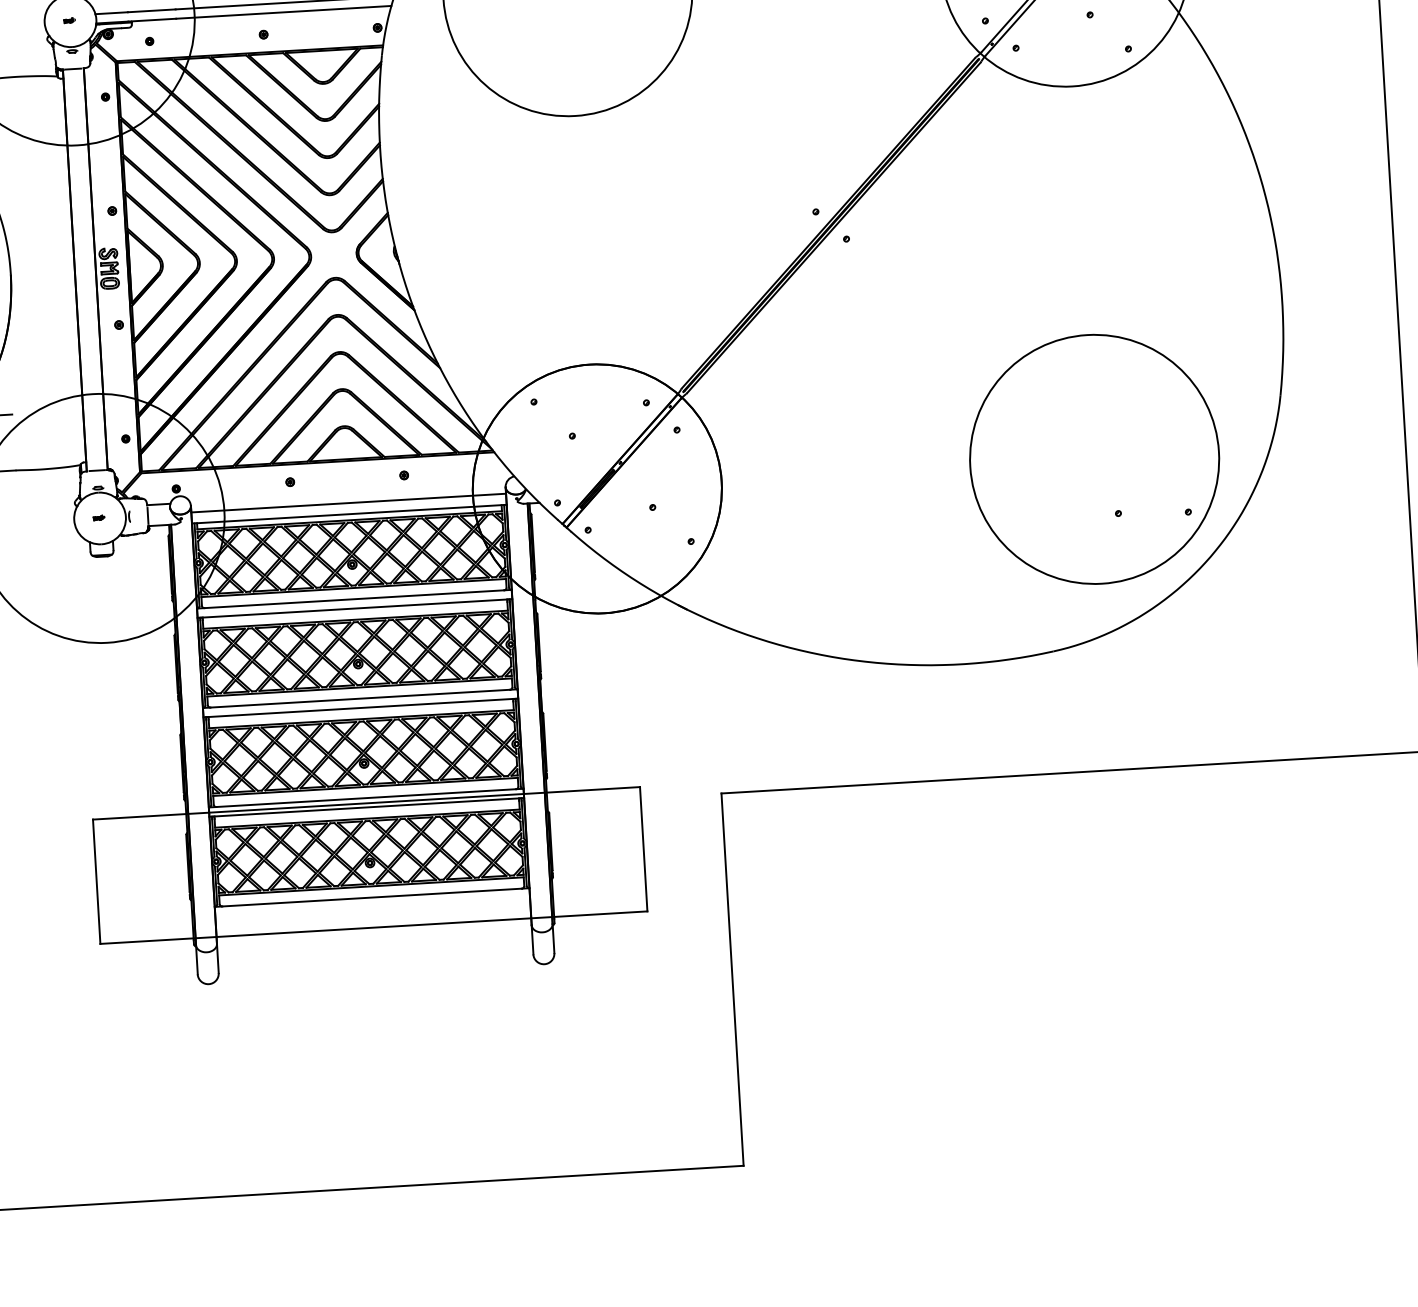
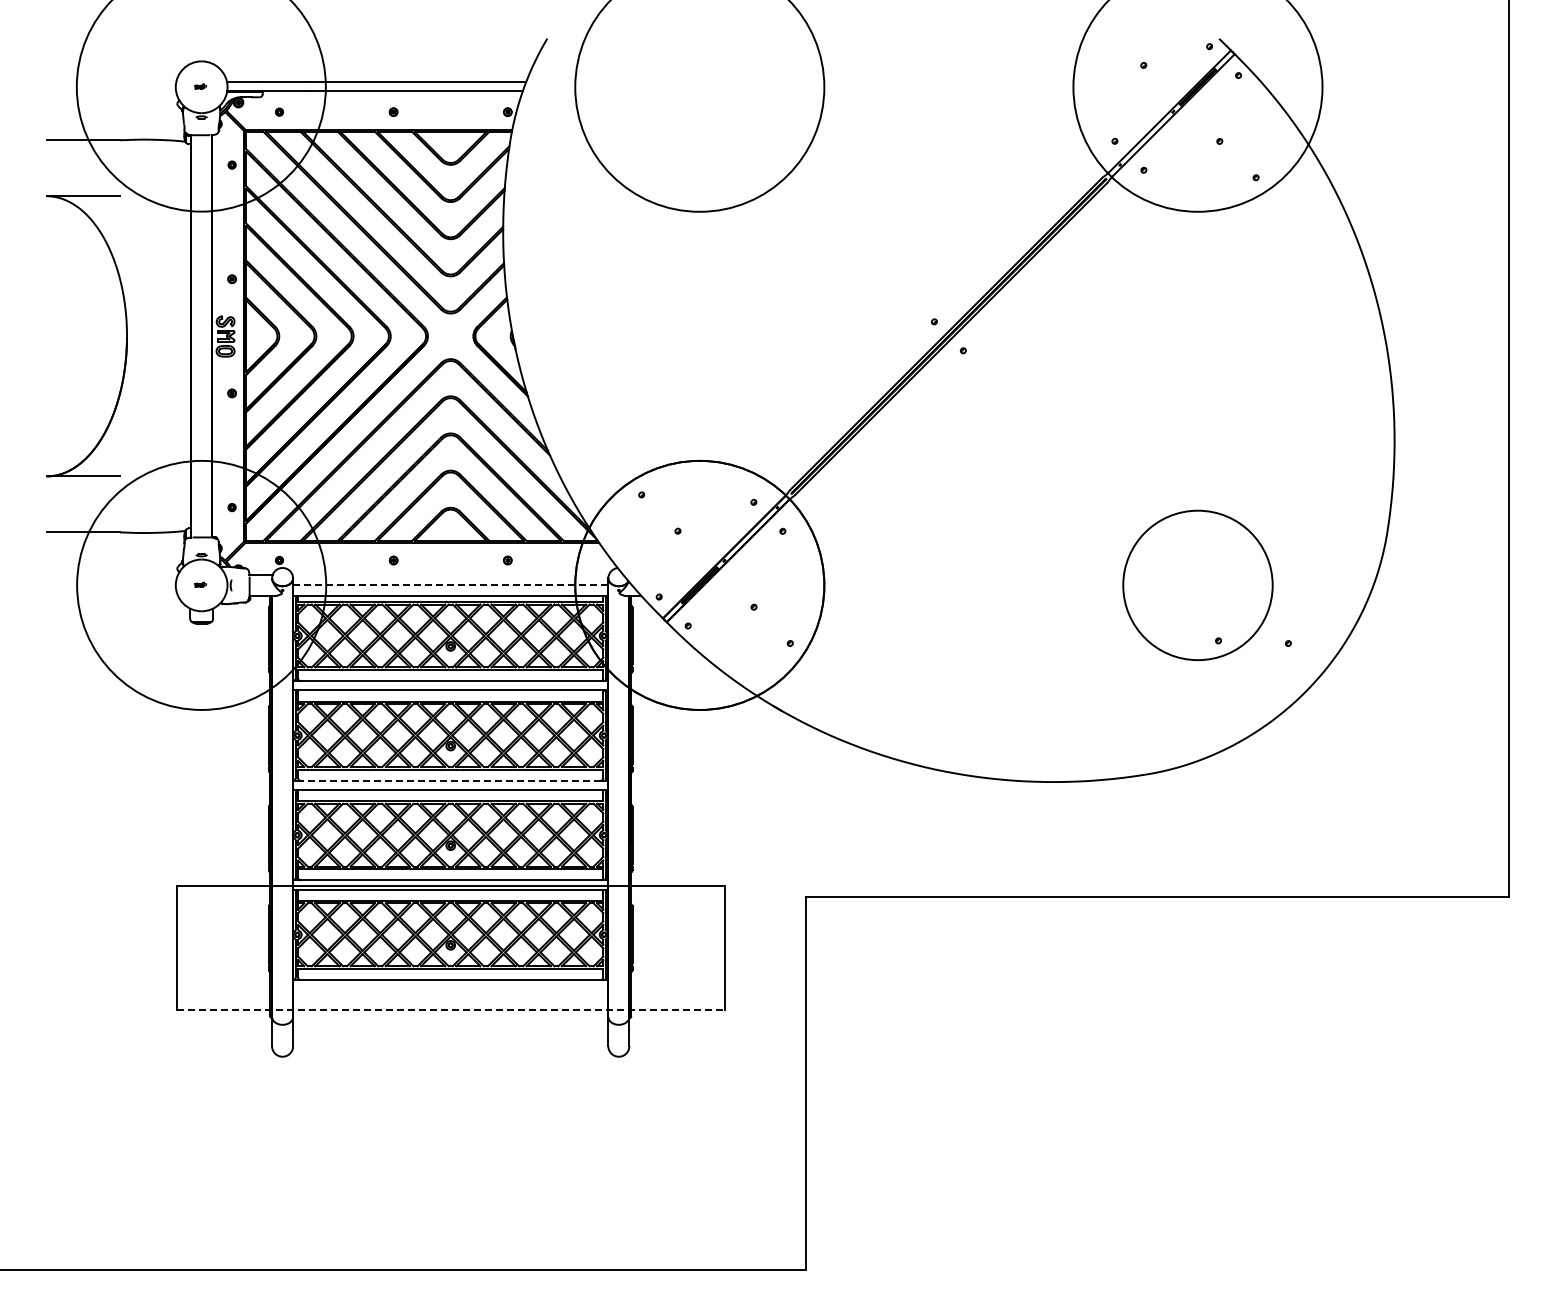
circle: (1094, 458) -> (1197, 584), size x0.6
line: (348, 502) -> (450, 584), solid -> dashed
line: (360, 698) -> (450, 780), solid -> dashed
line: (373, 928) -> (450, 1010), solid -> dashed

